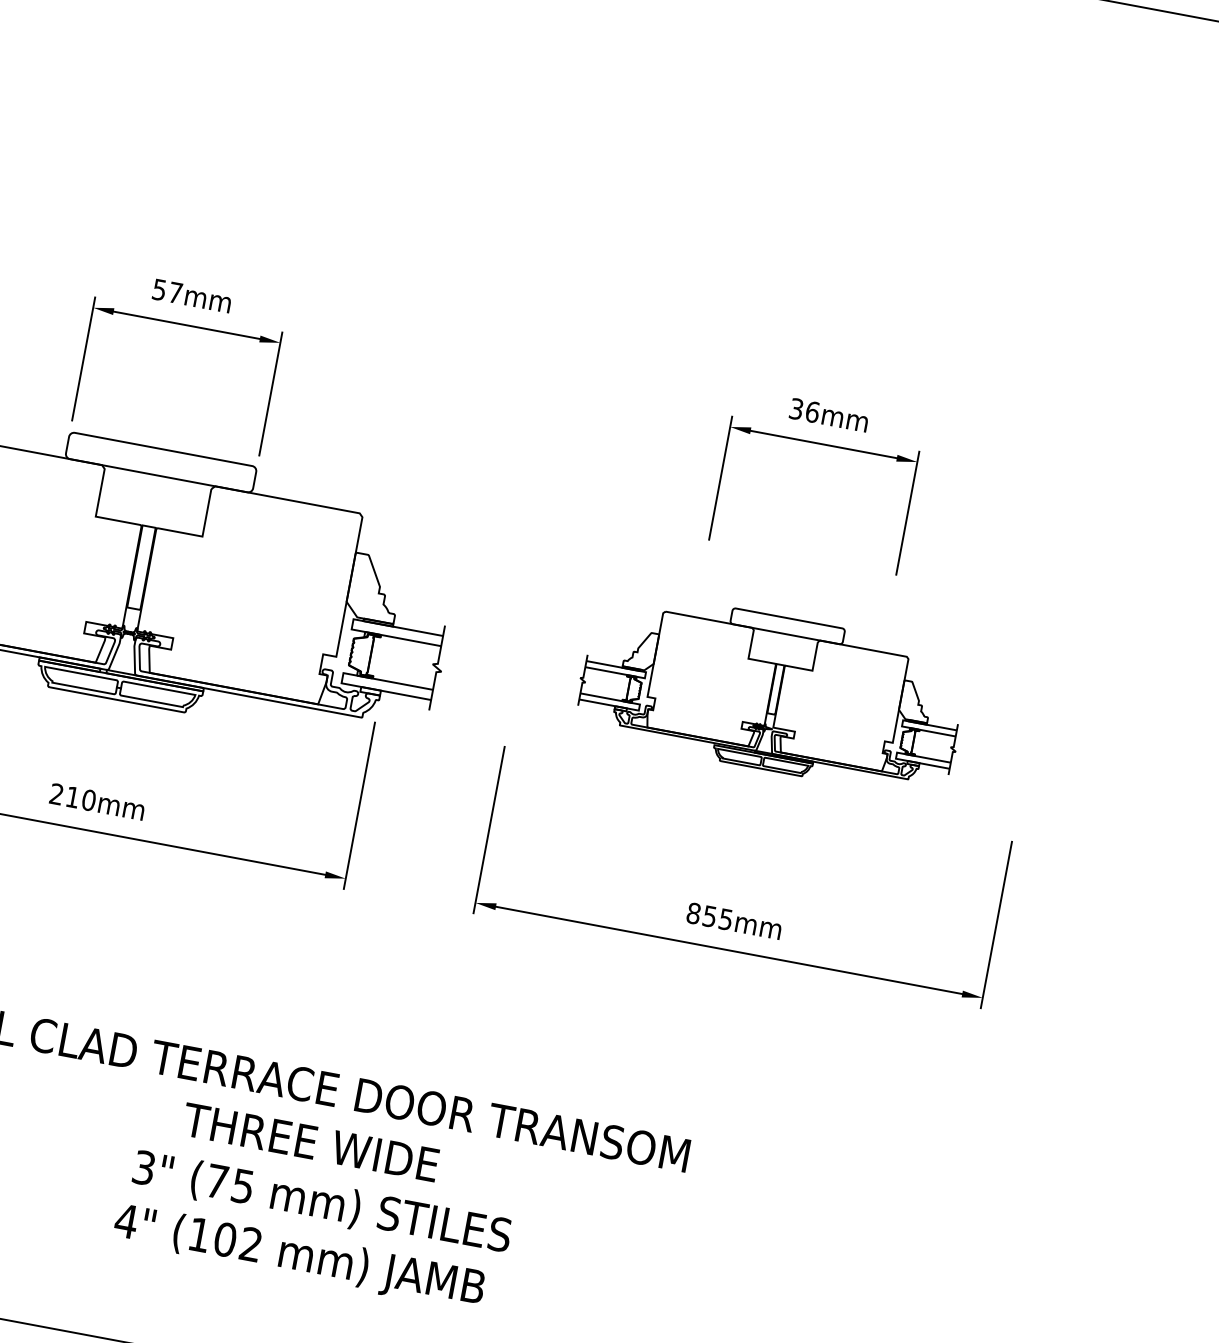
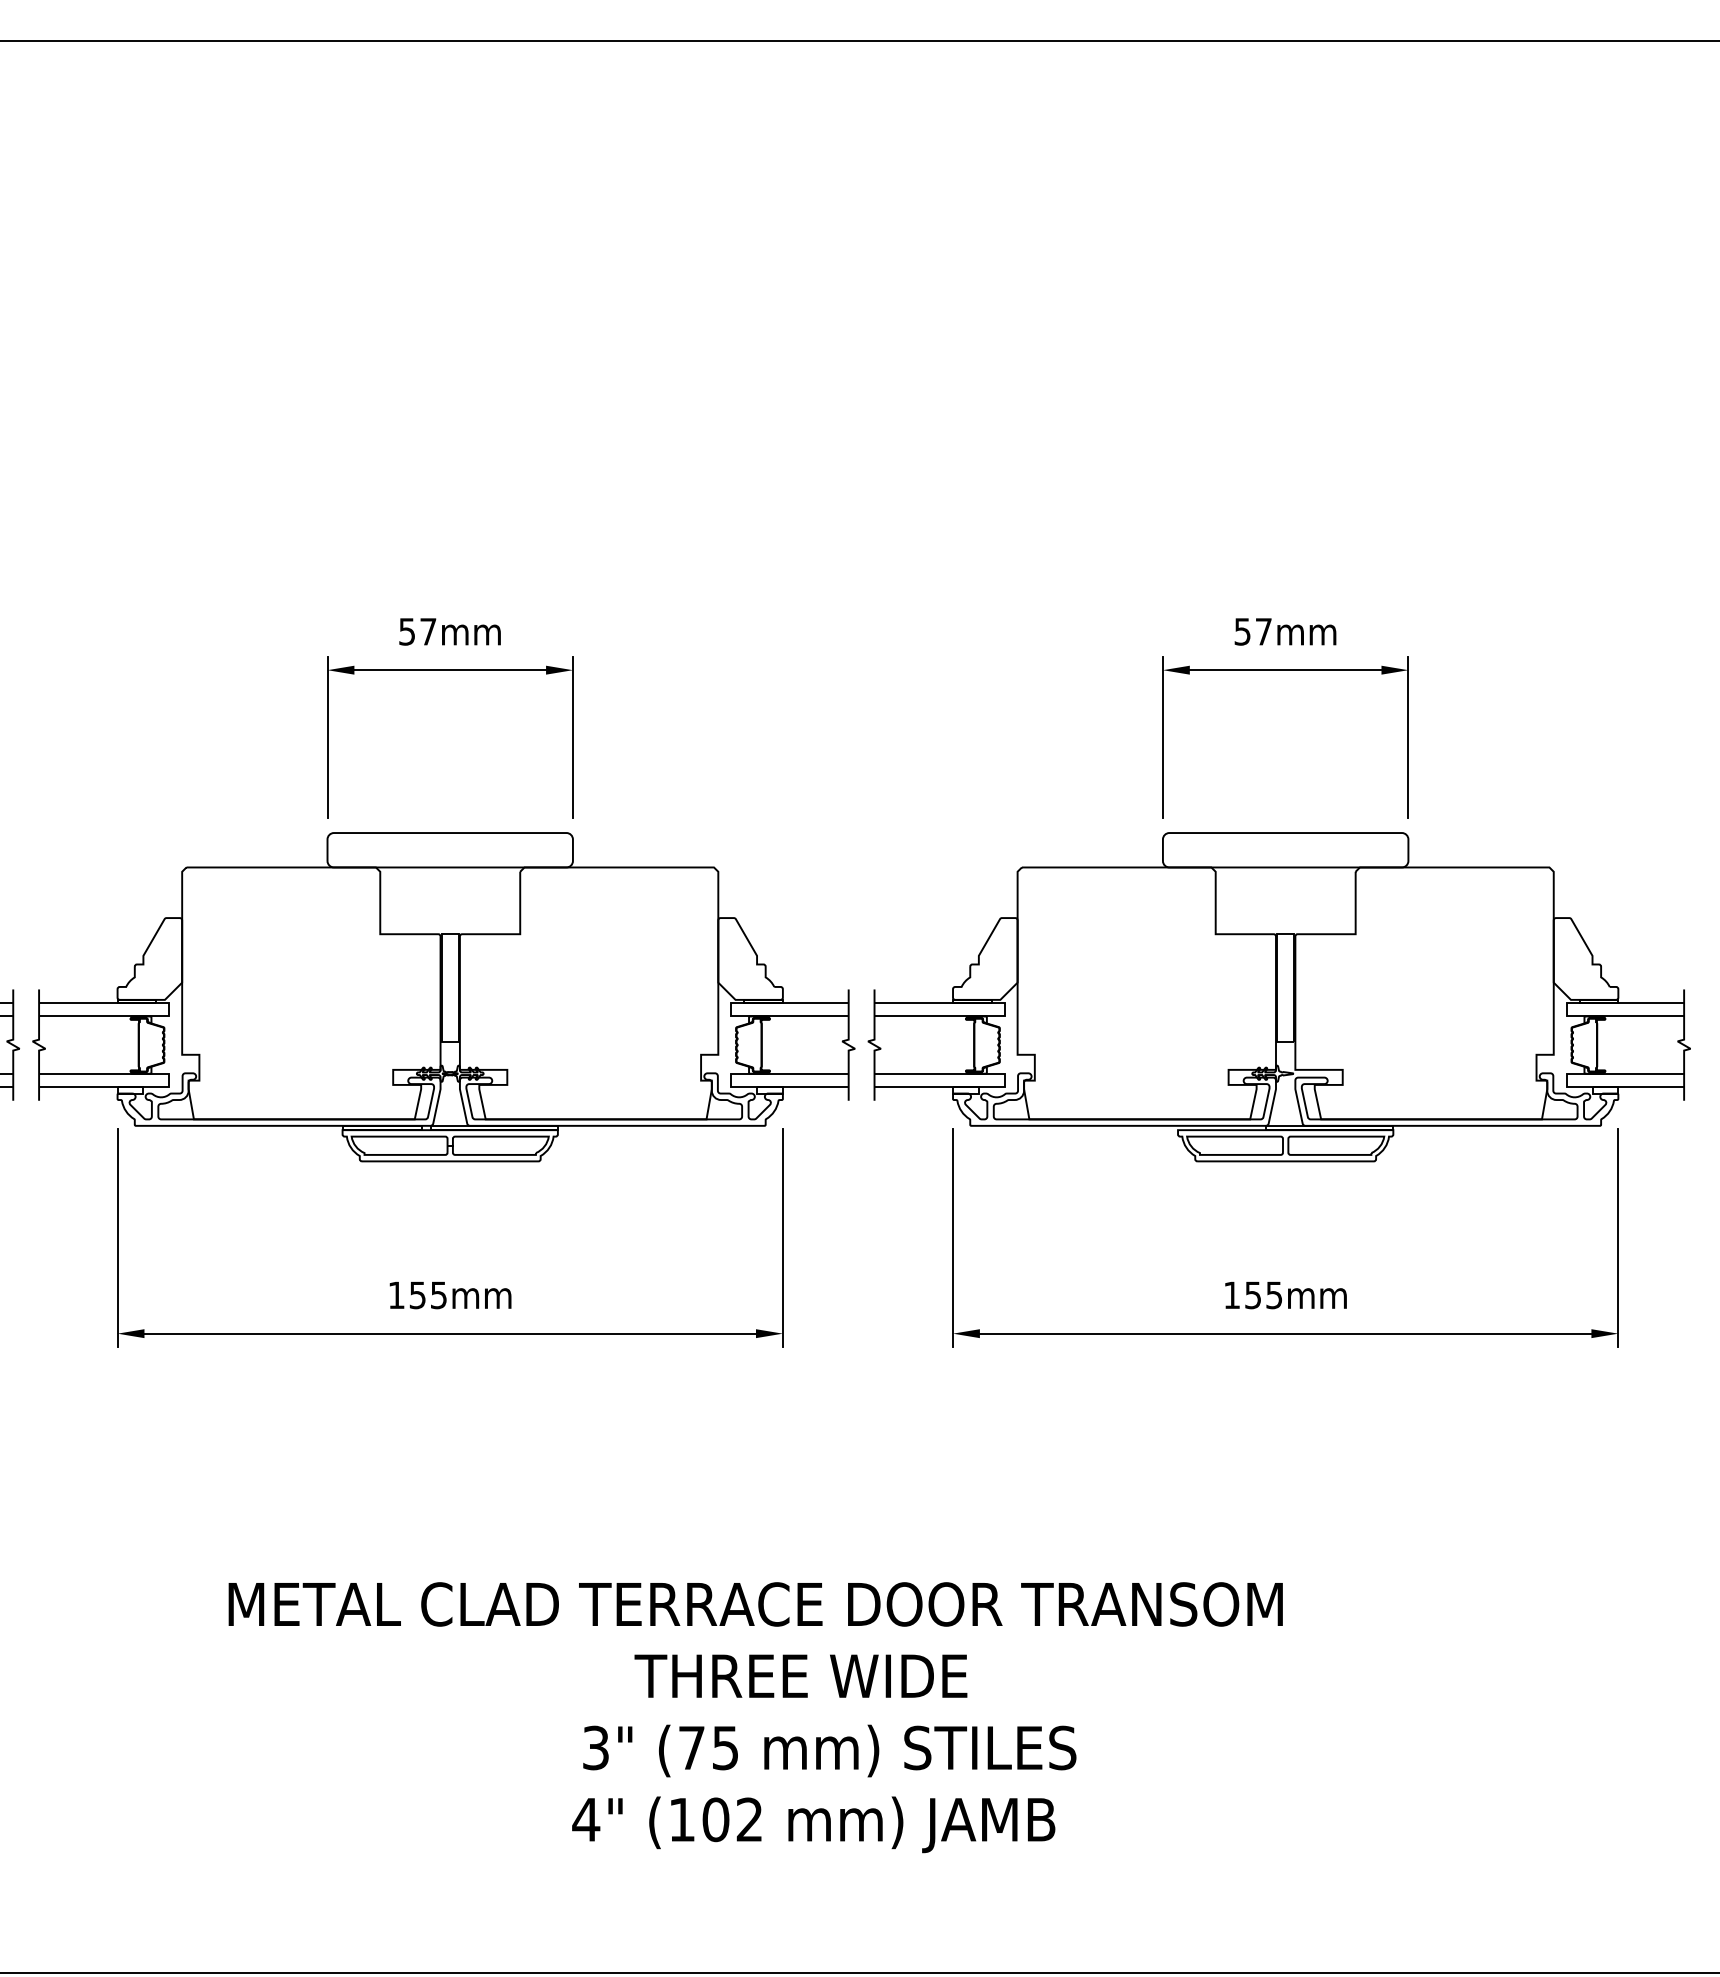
text: (804, 410) -> (1253, 631), 36mm -> 57mm
part: (771, 693) -> (1278, 997), size x1.67
text: (72, 797) -> (417, 1295), 210mm -> 155mm
text: (693, 913) -> (1231, 1295), 855mm -> 155mm

